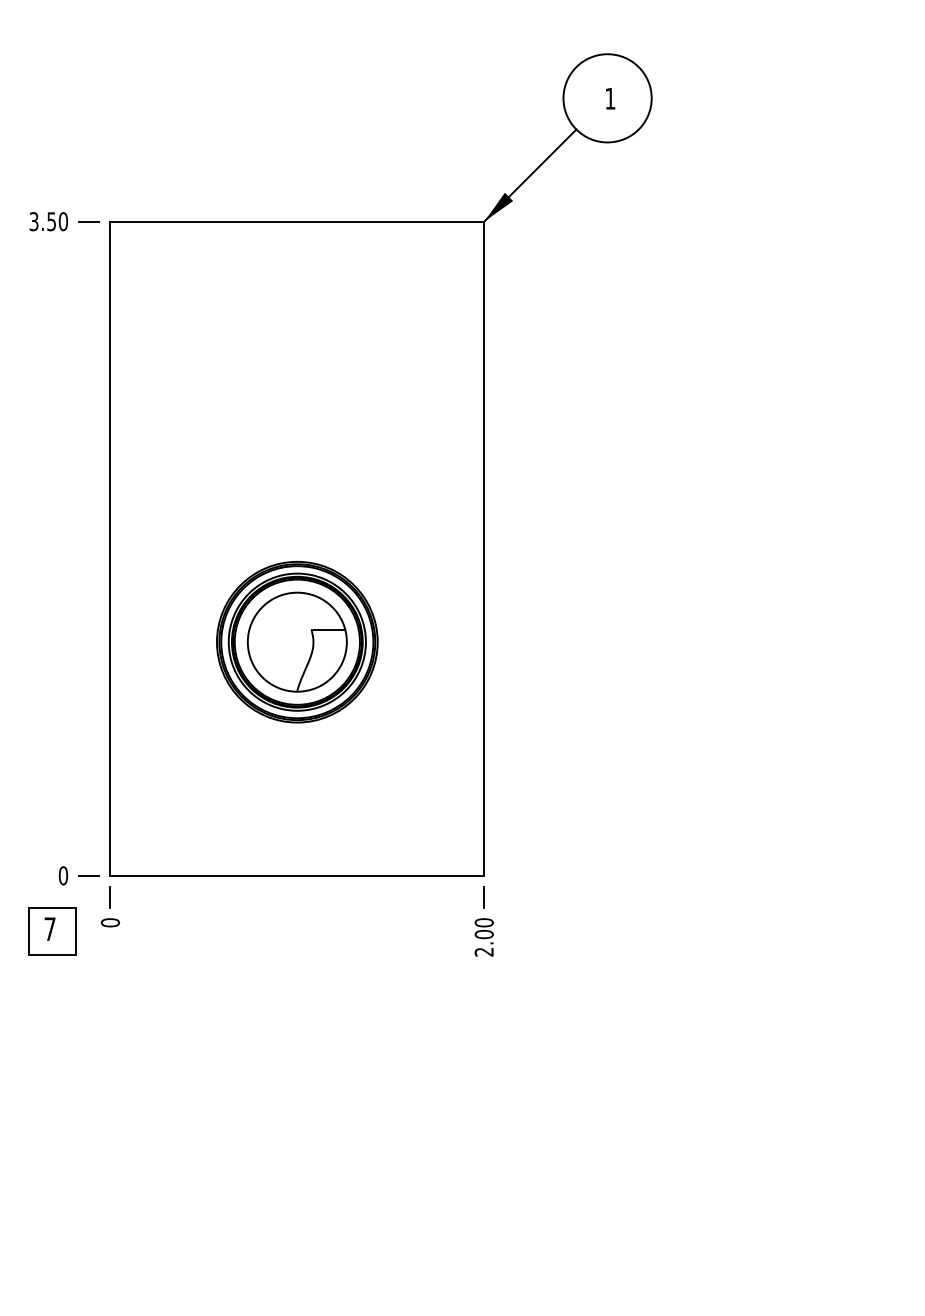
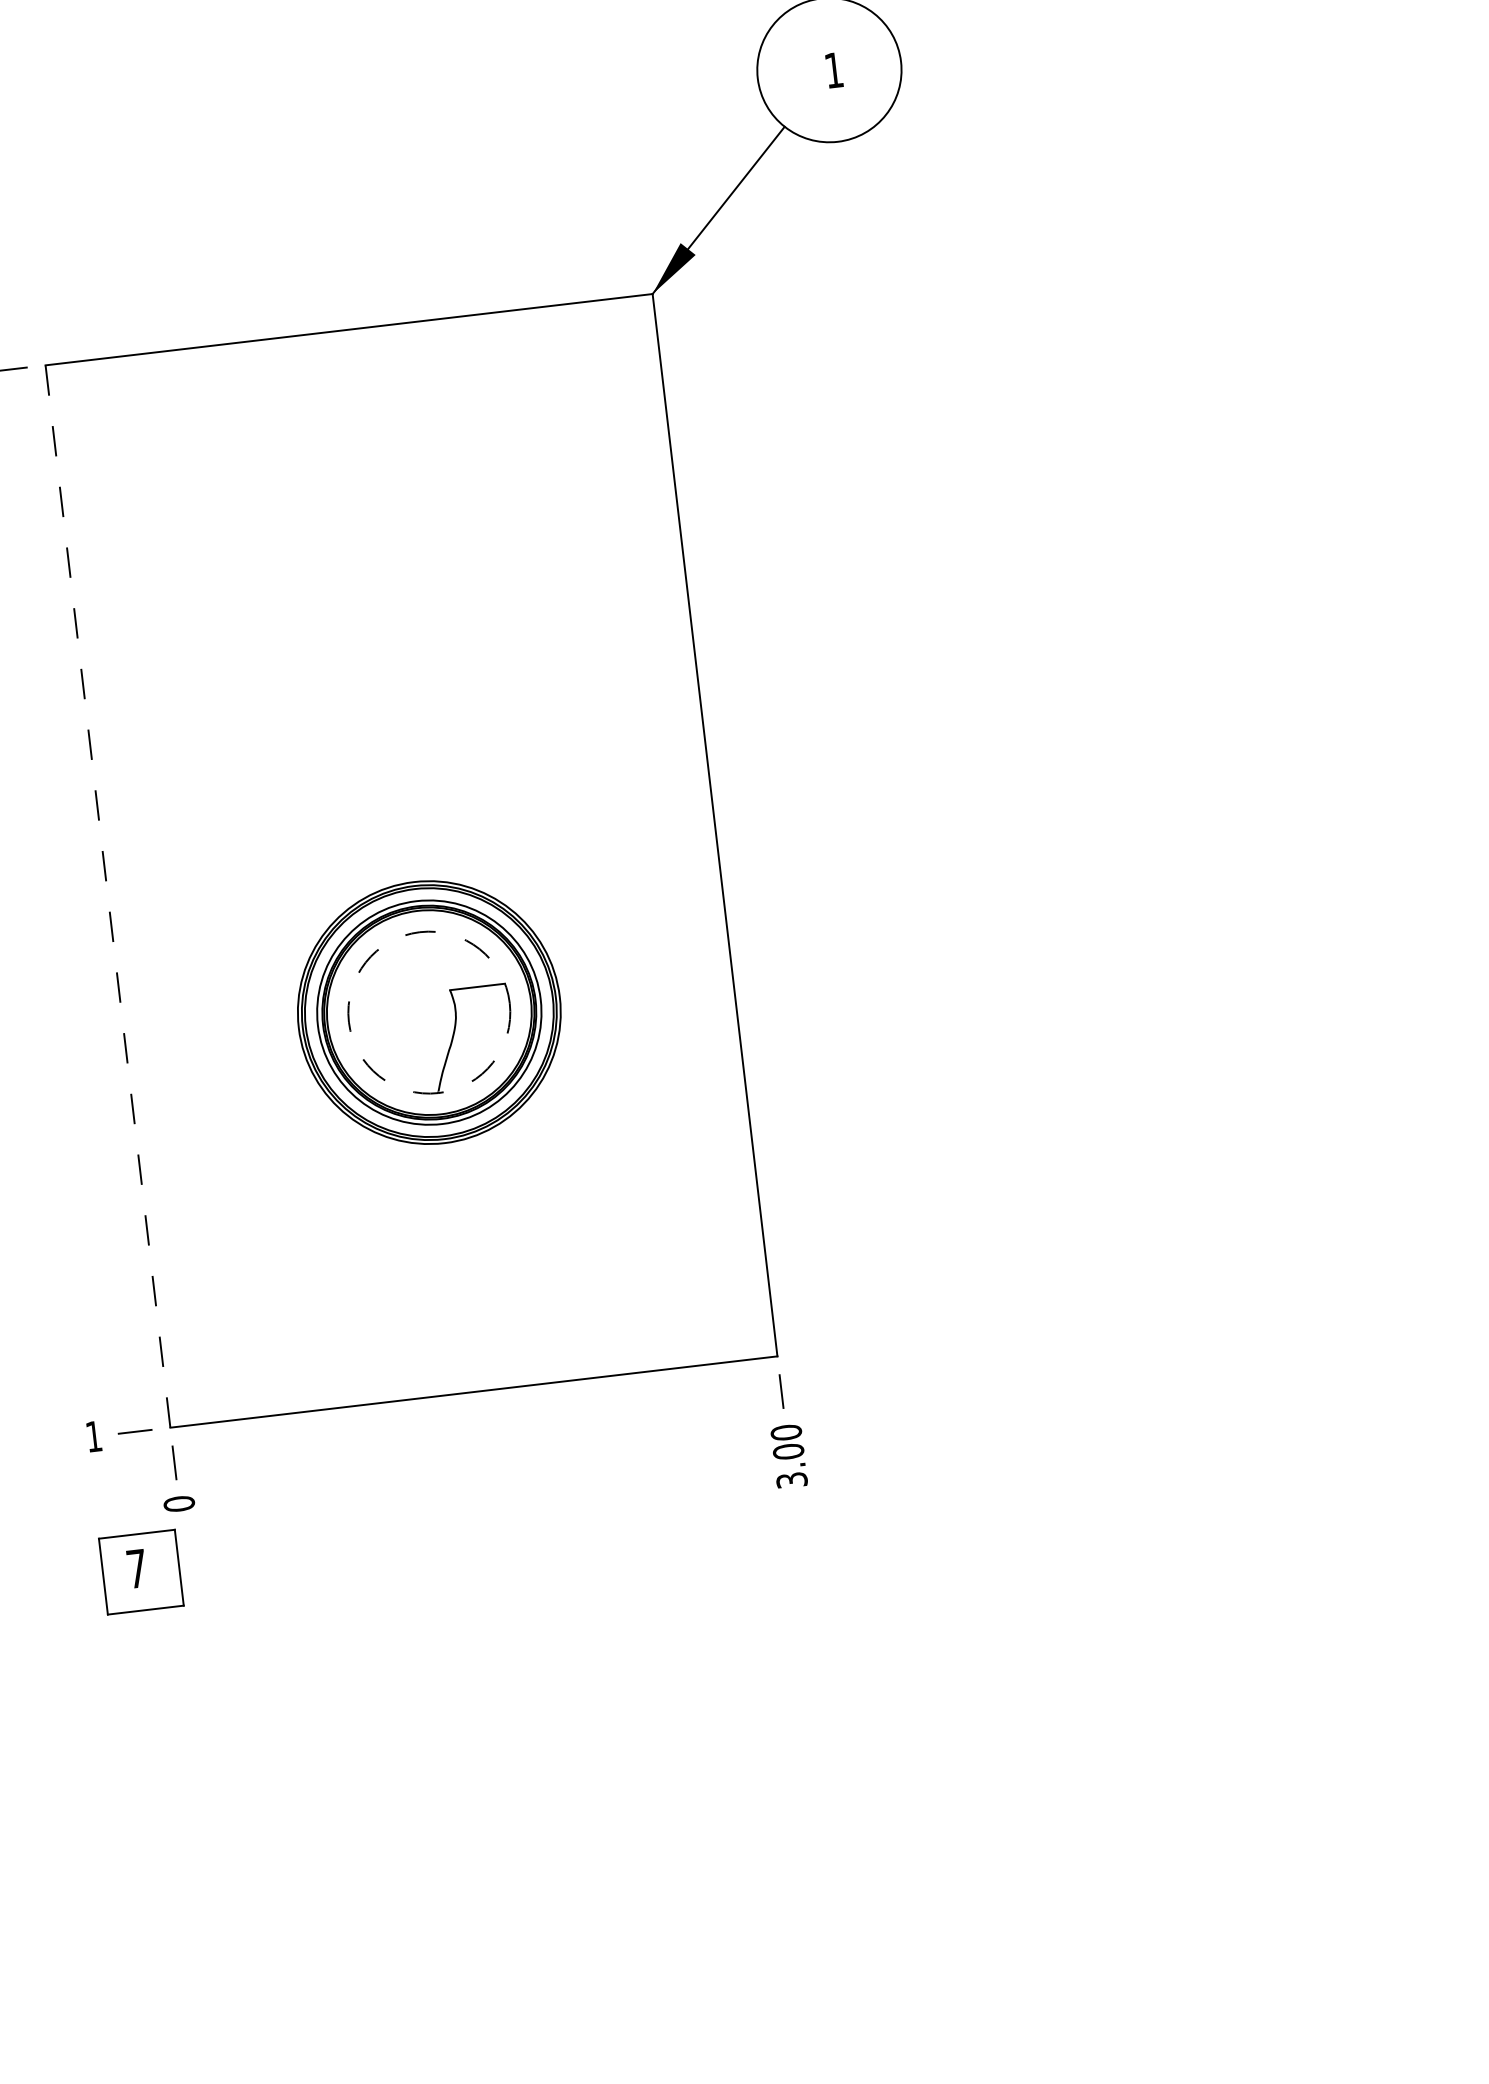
line: (110, 549) -> (108, 897), solid -> dashed
circle: (296, 641) -> (427, 1011), solid -> dashed
text: (63, 875) -> (94, 1436), 0 -> 1
part: (52, 931) -> (141, 1572), moved
text: (484, 951) -> (792, 1479), 2.00 -> 3.00

